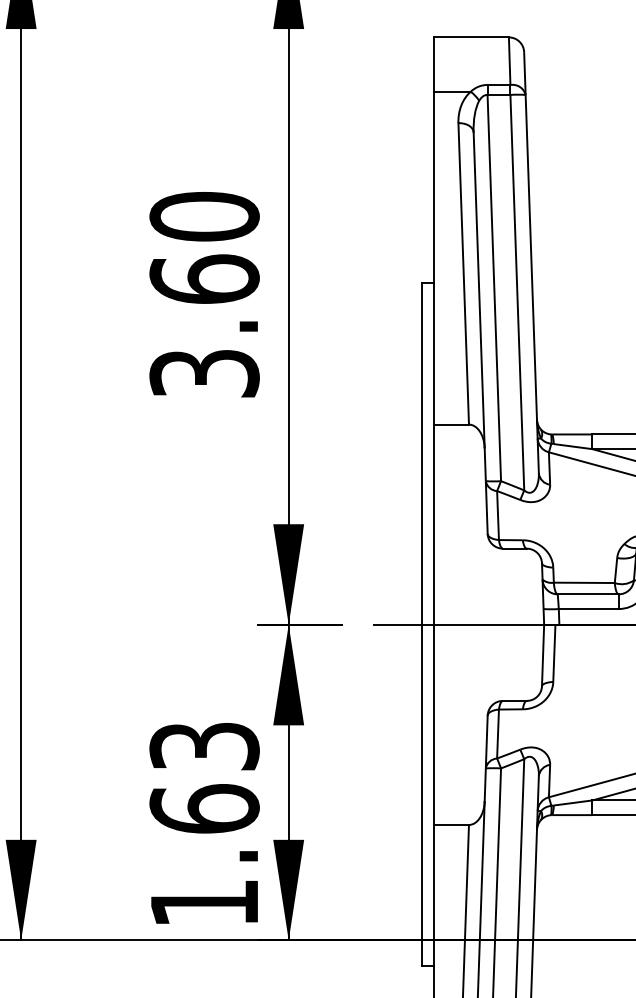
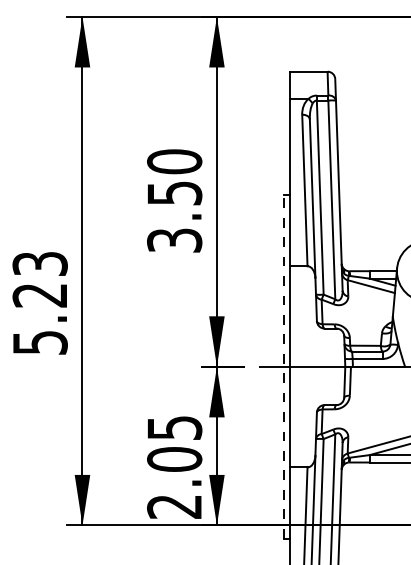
text: (204, 277) -> (174, 192), 3.60 -> 3.50
line: (423, 624) -> (284, 366), solid -> dashed
text: (204, 825) -> (174, 467), 1.63 -> 2.05

